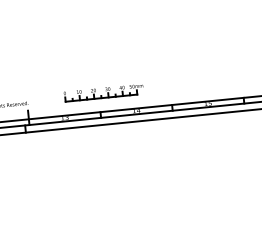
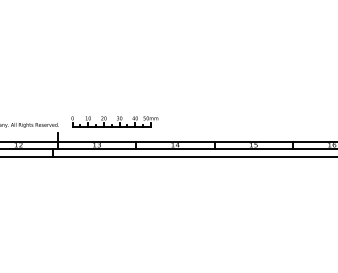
part: (103, 92) -> (114, 121), moved

